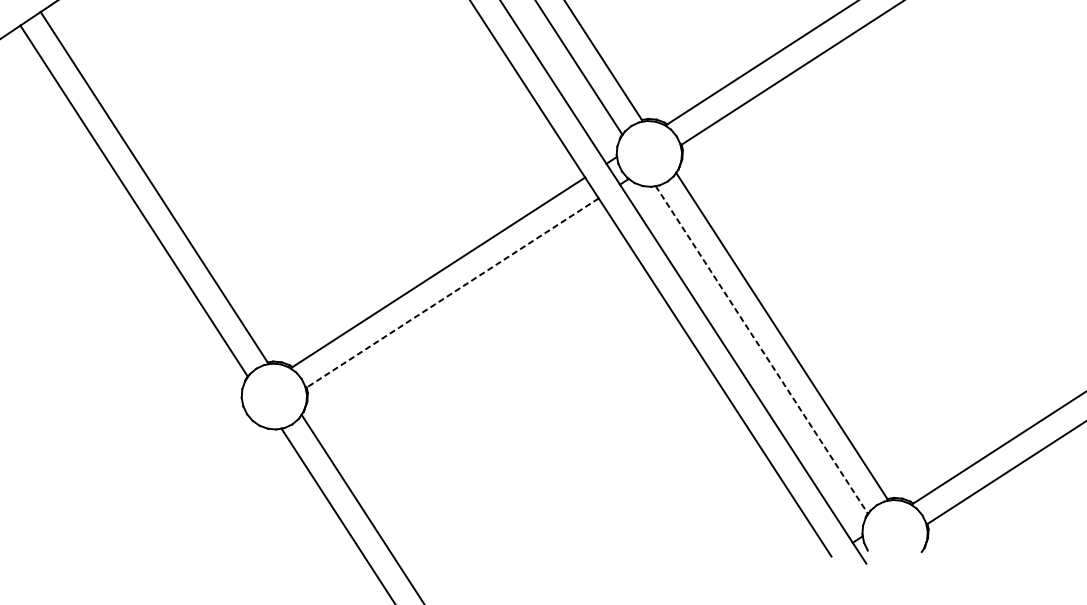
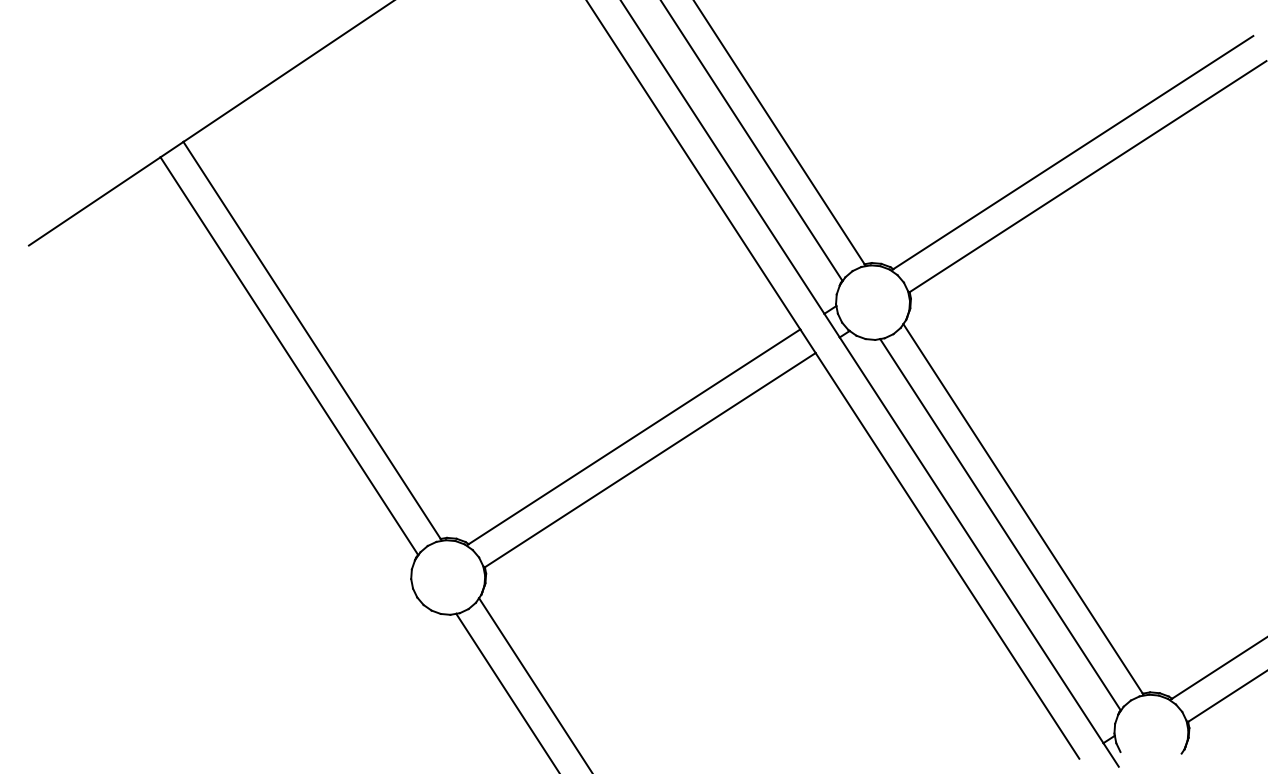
line: (452, 293) -> (649, 460), dashed -> solid
line: (761, 350) -> (1000, 525), dashed -> solid

